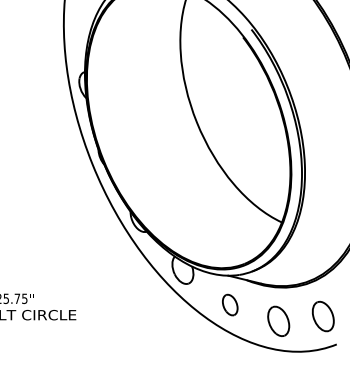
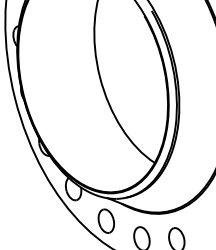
part: (229, 304) -> (105, 220), size x1.43

